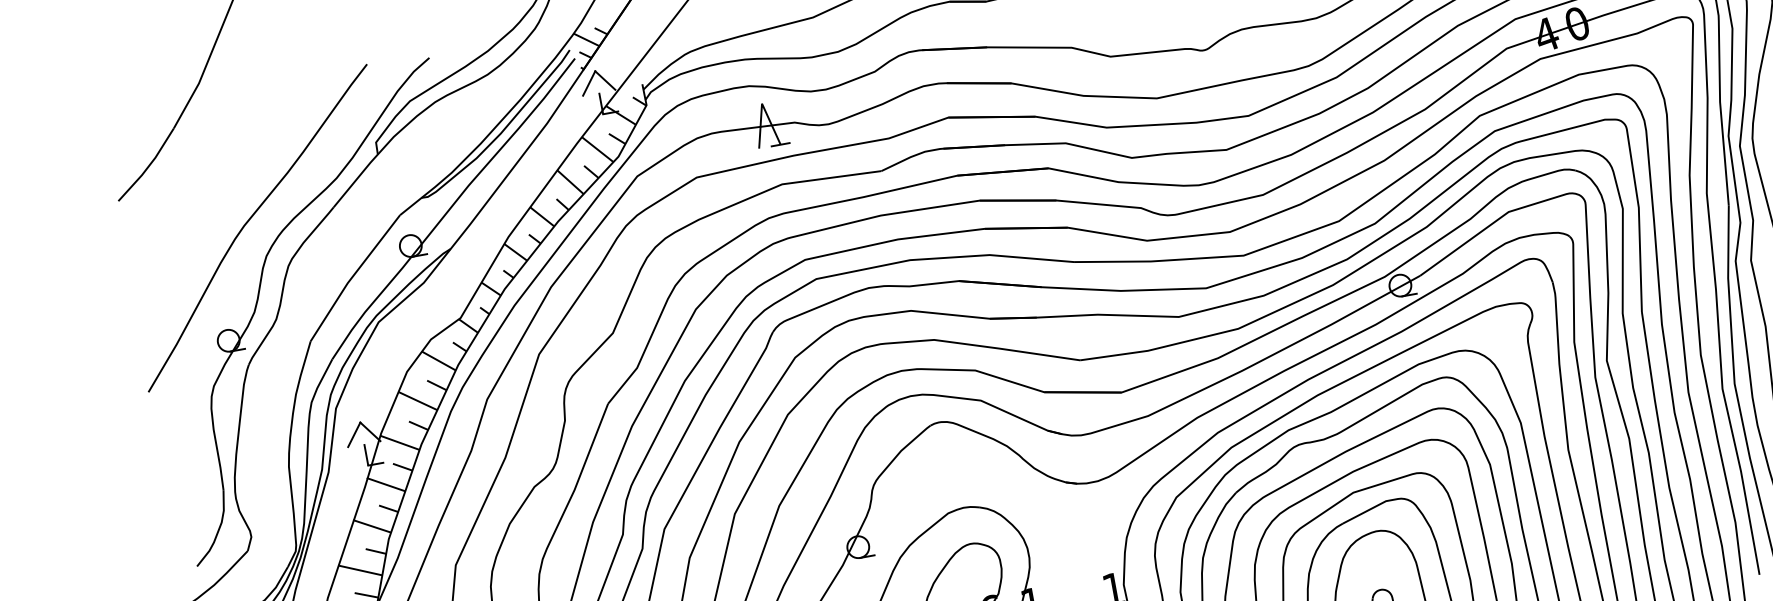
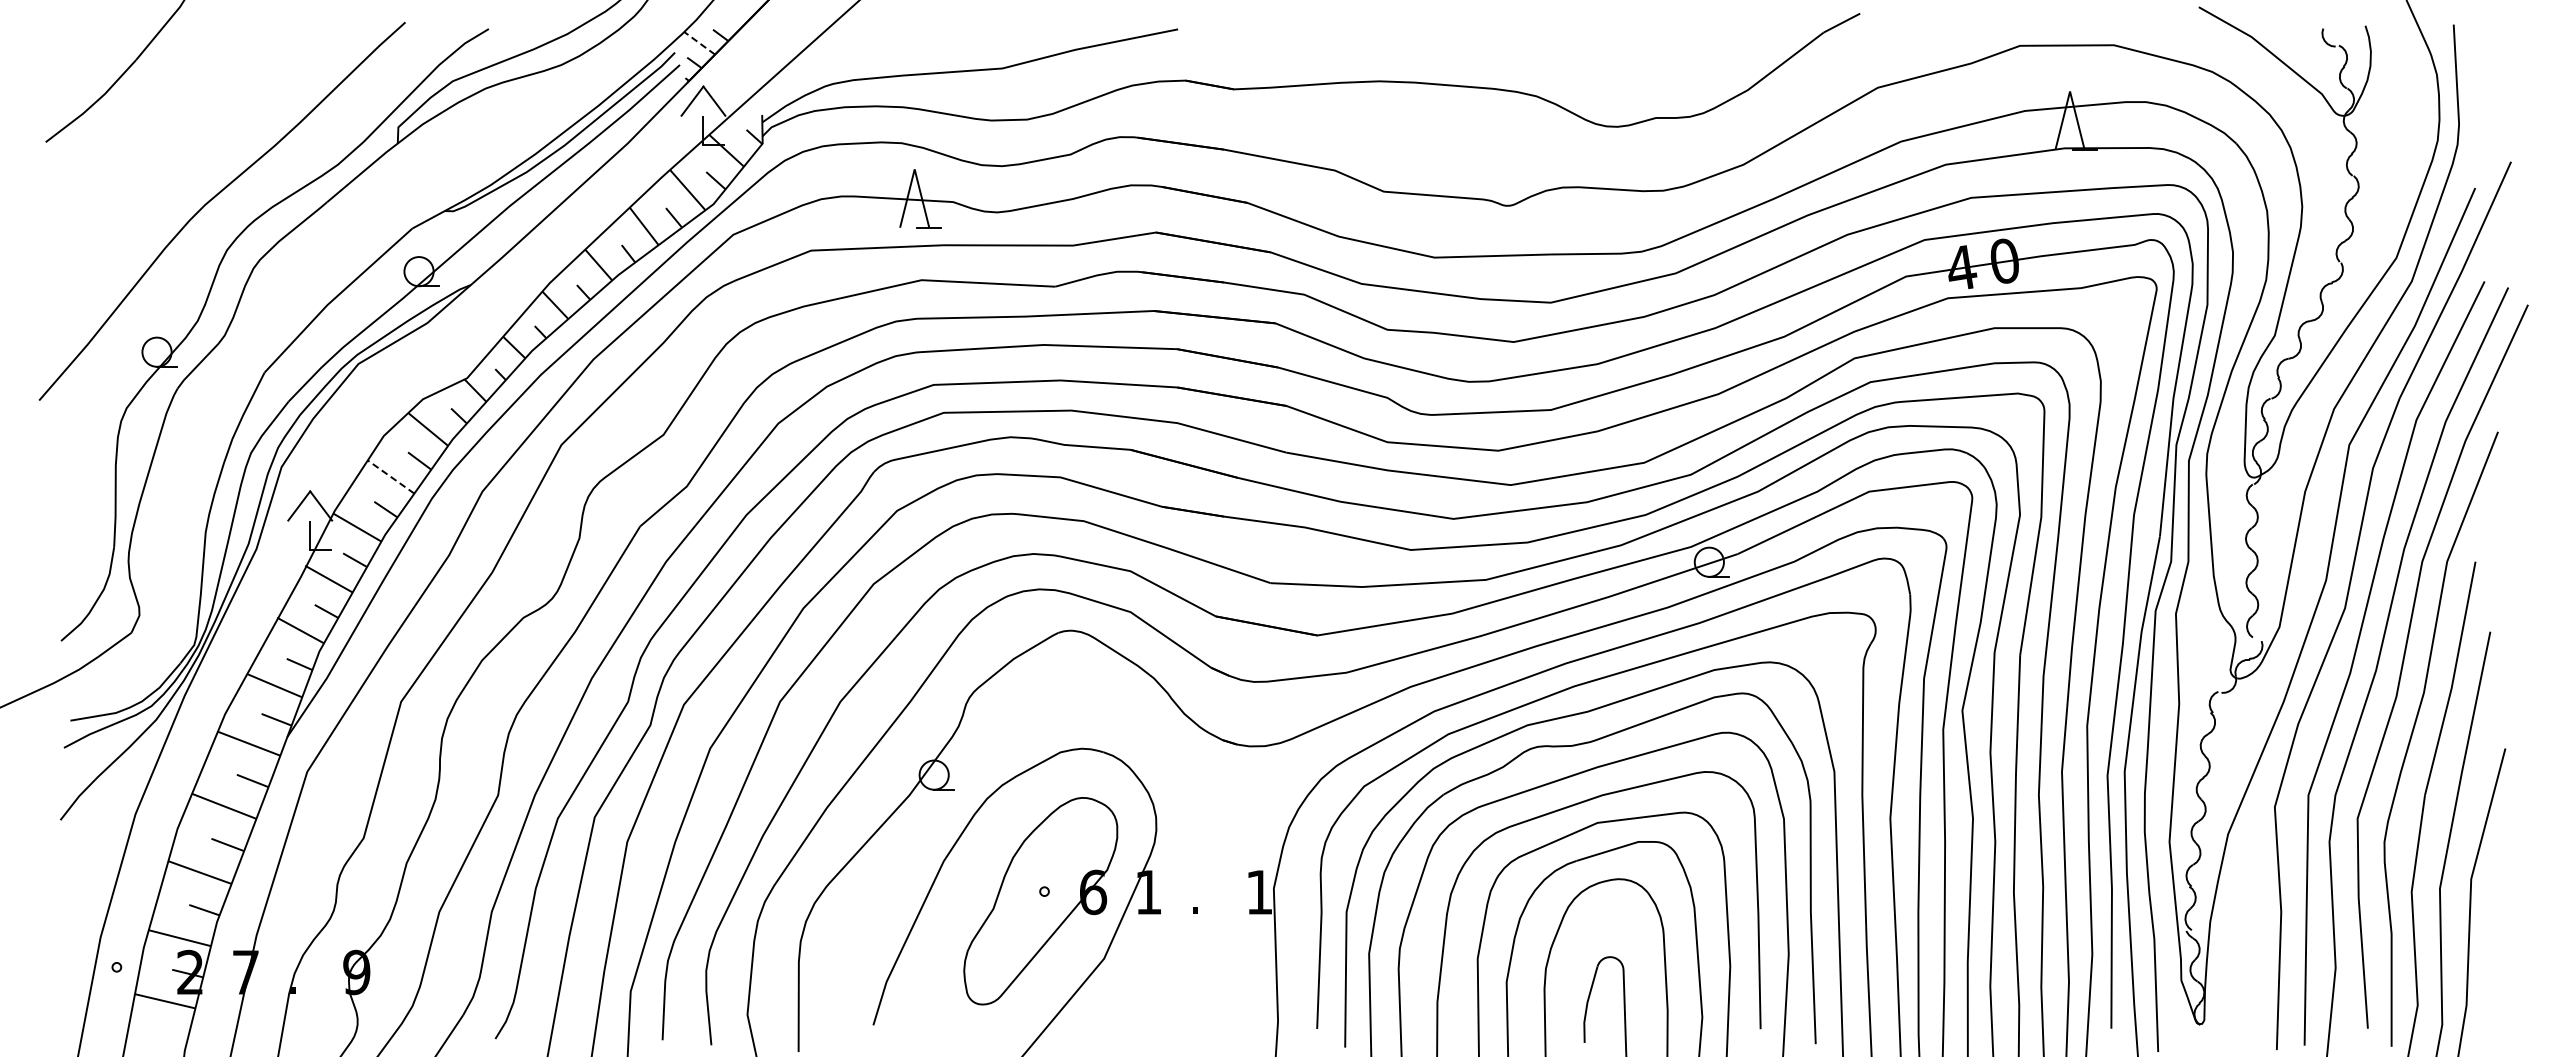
line: (586, 40) -> (699, 43), solid -> dashed
line: (418, 401) -> (391, 477), solid -> dashed

